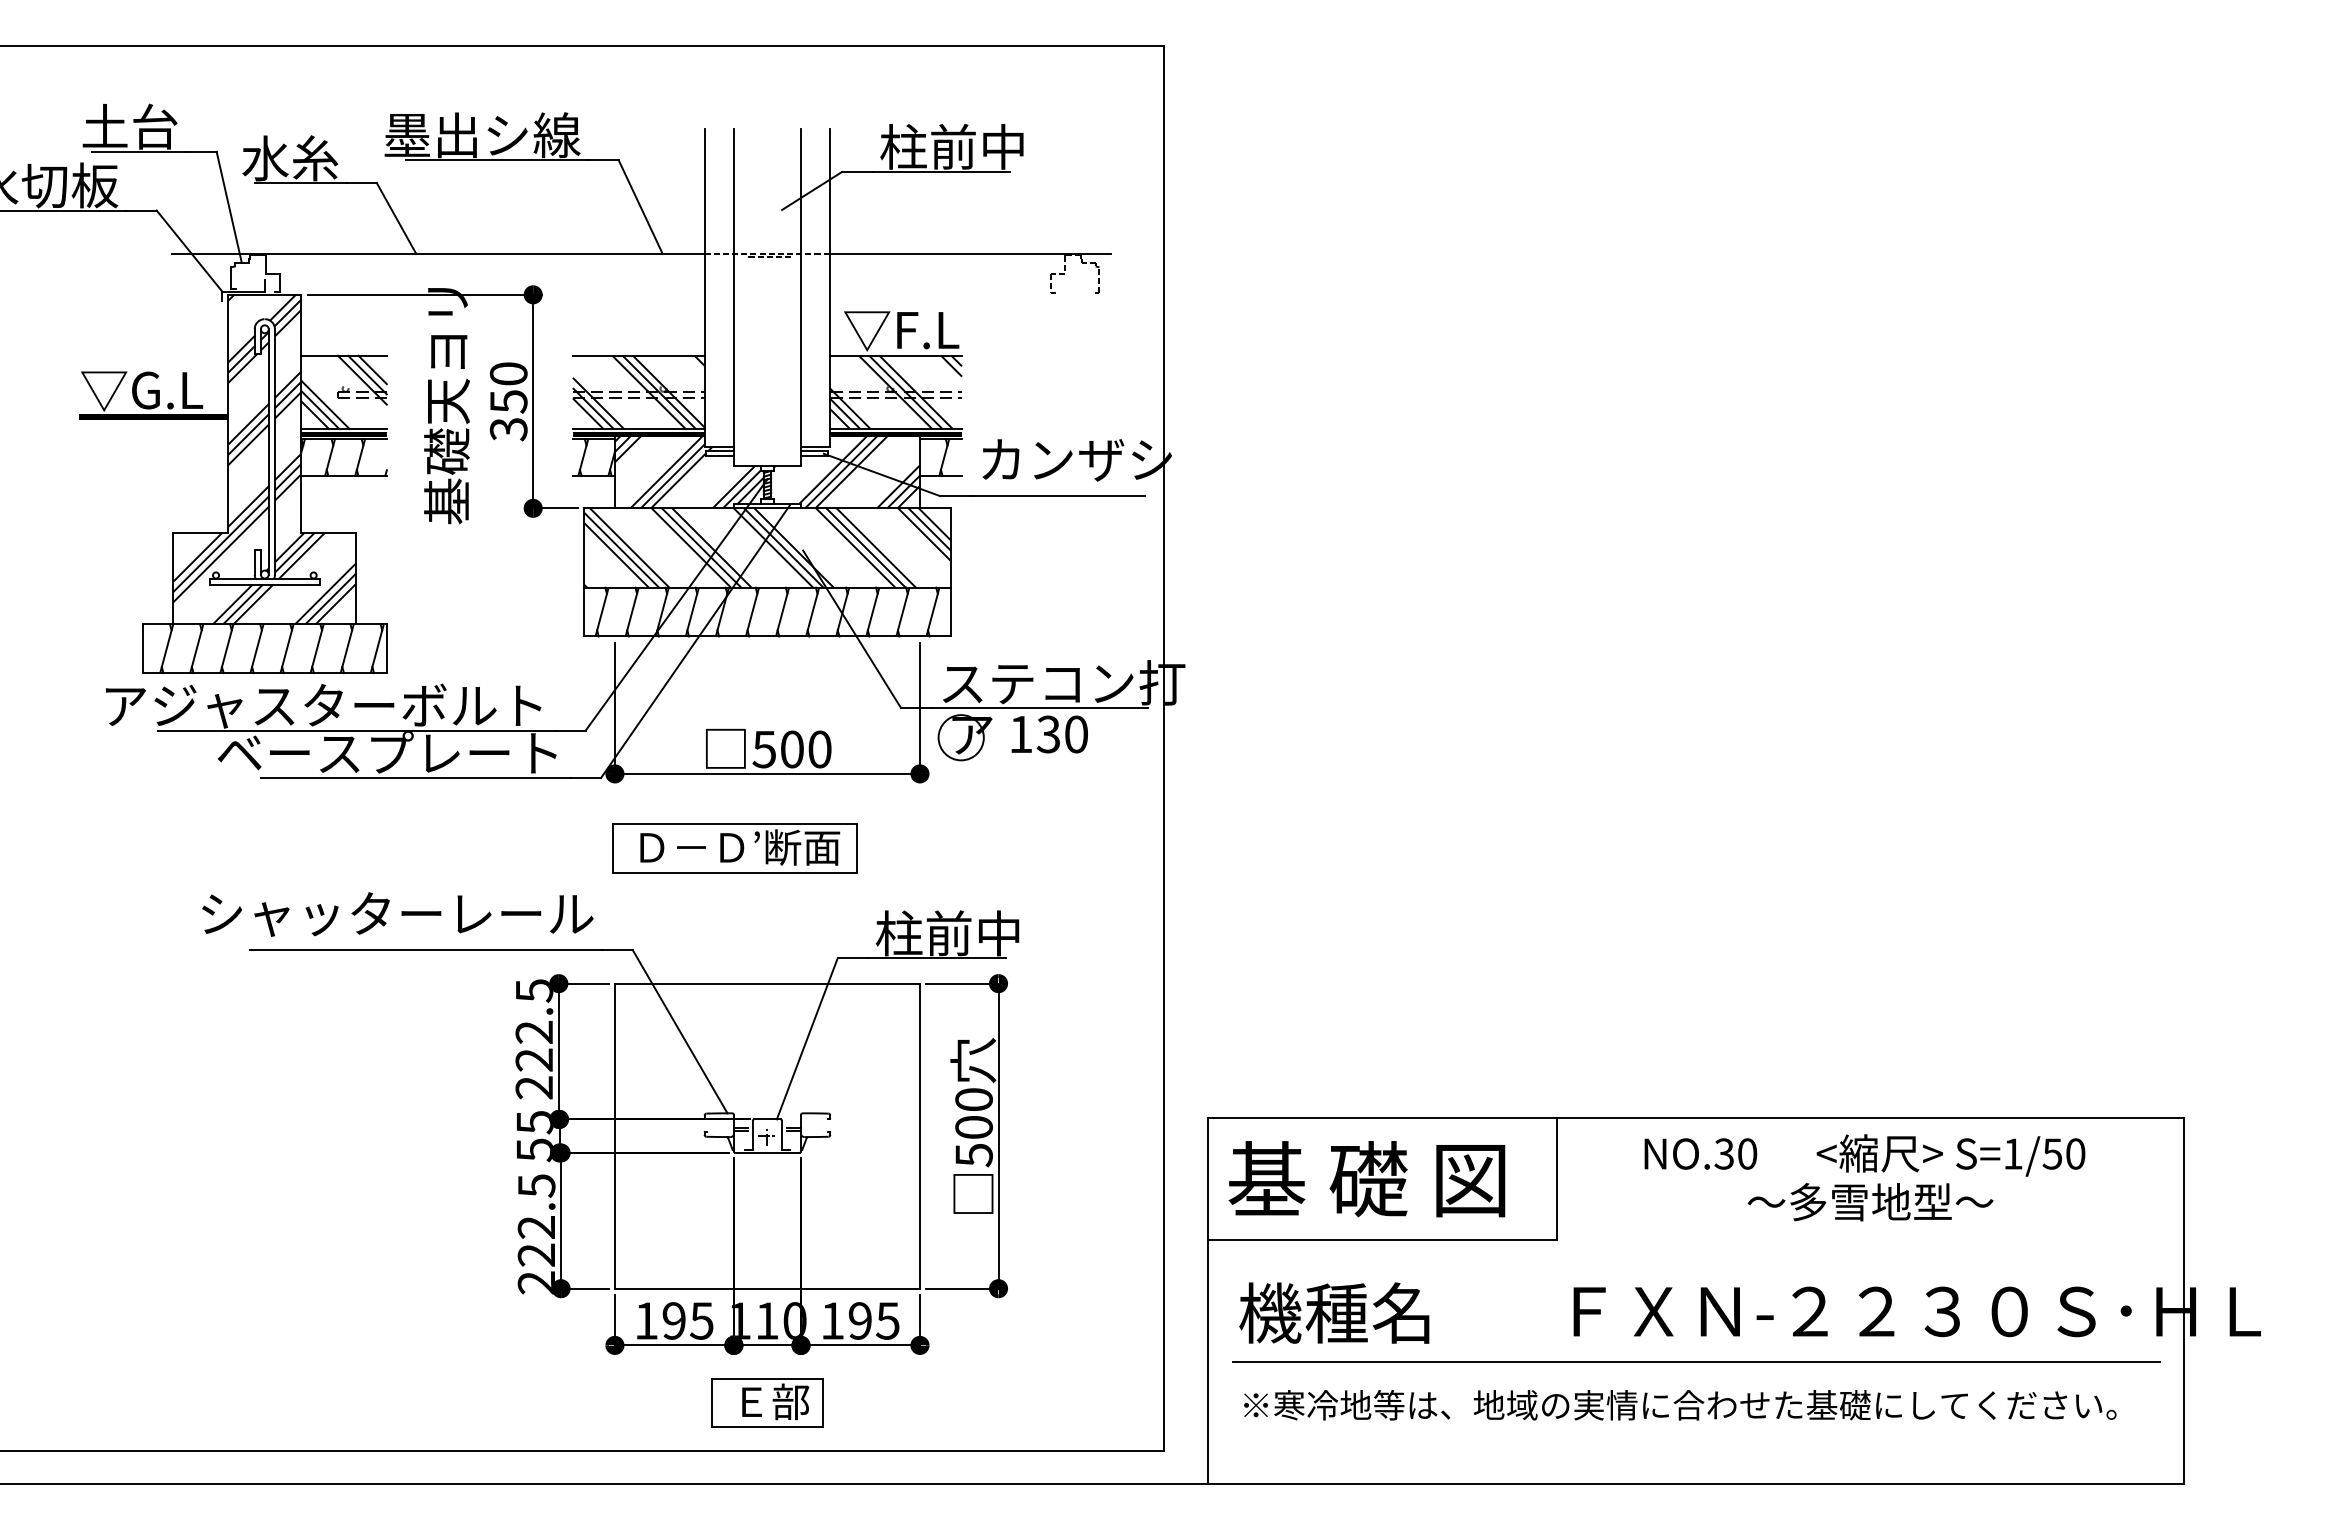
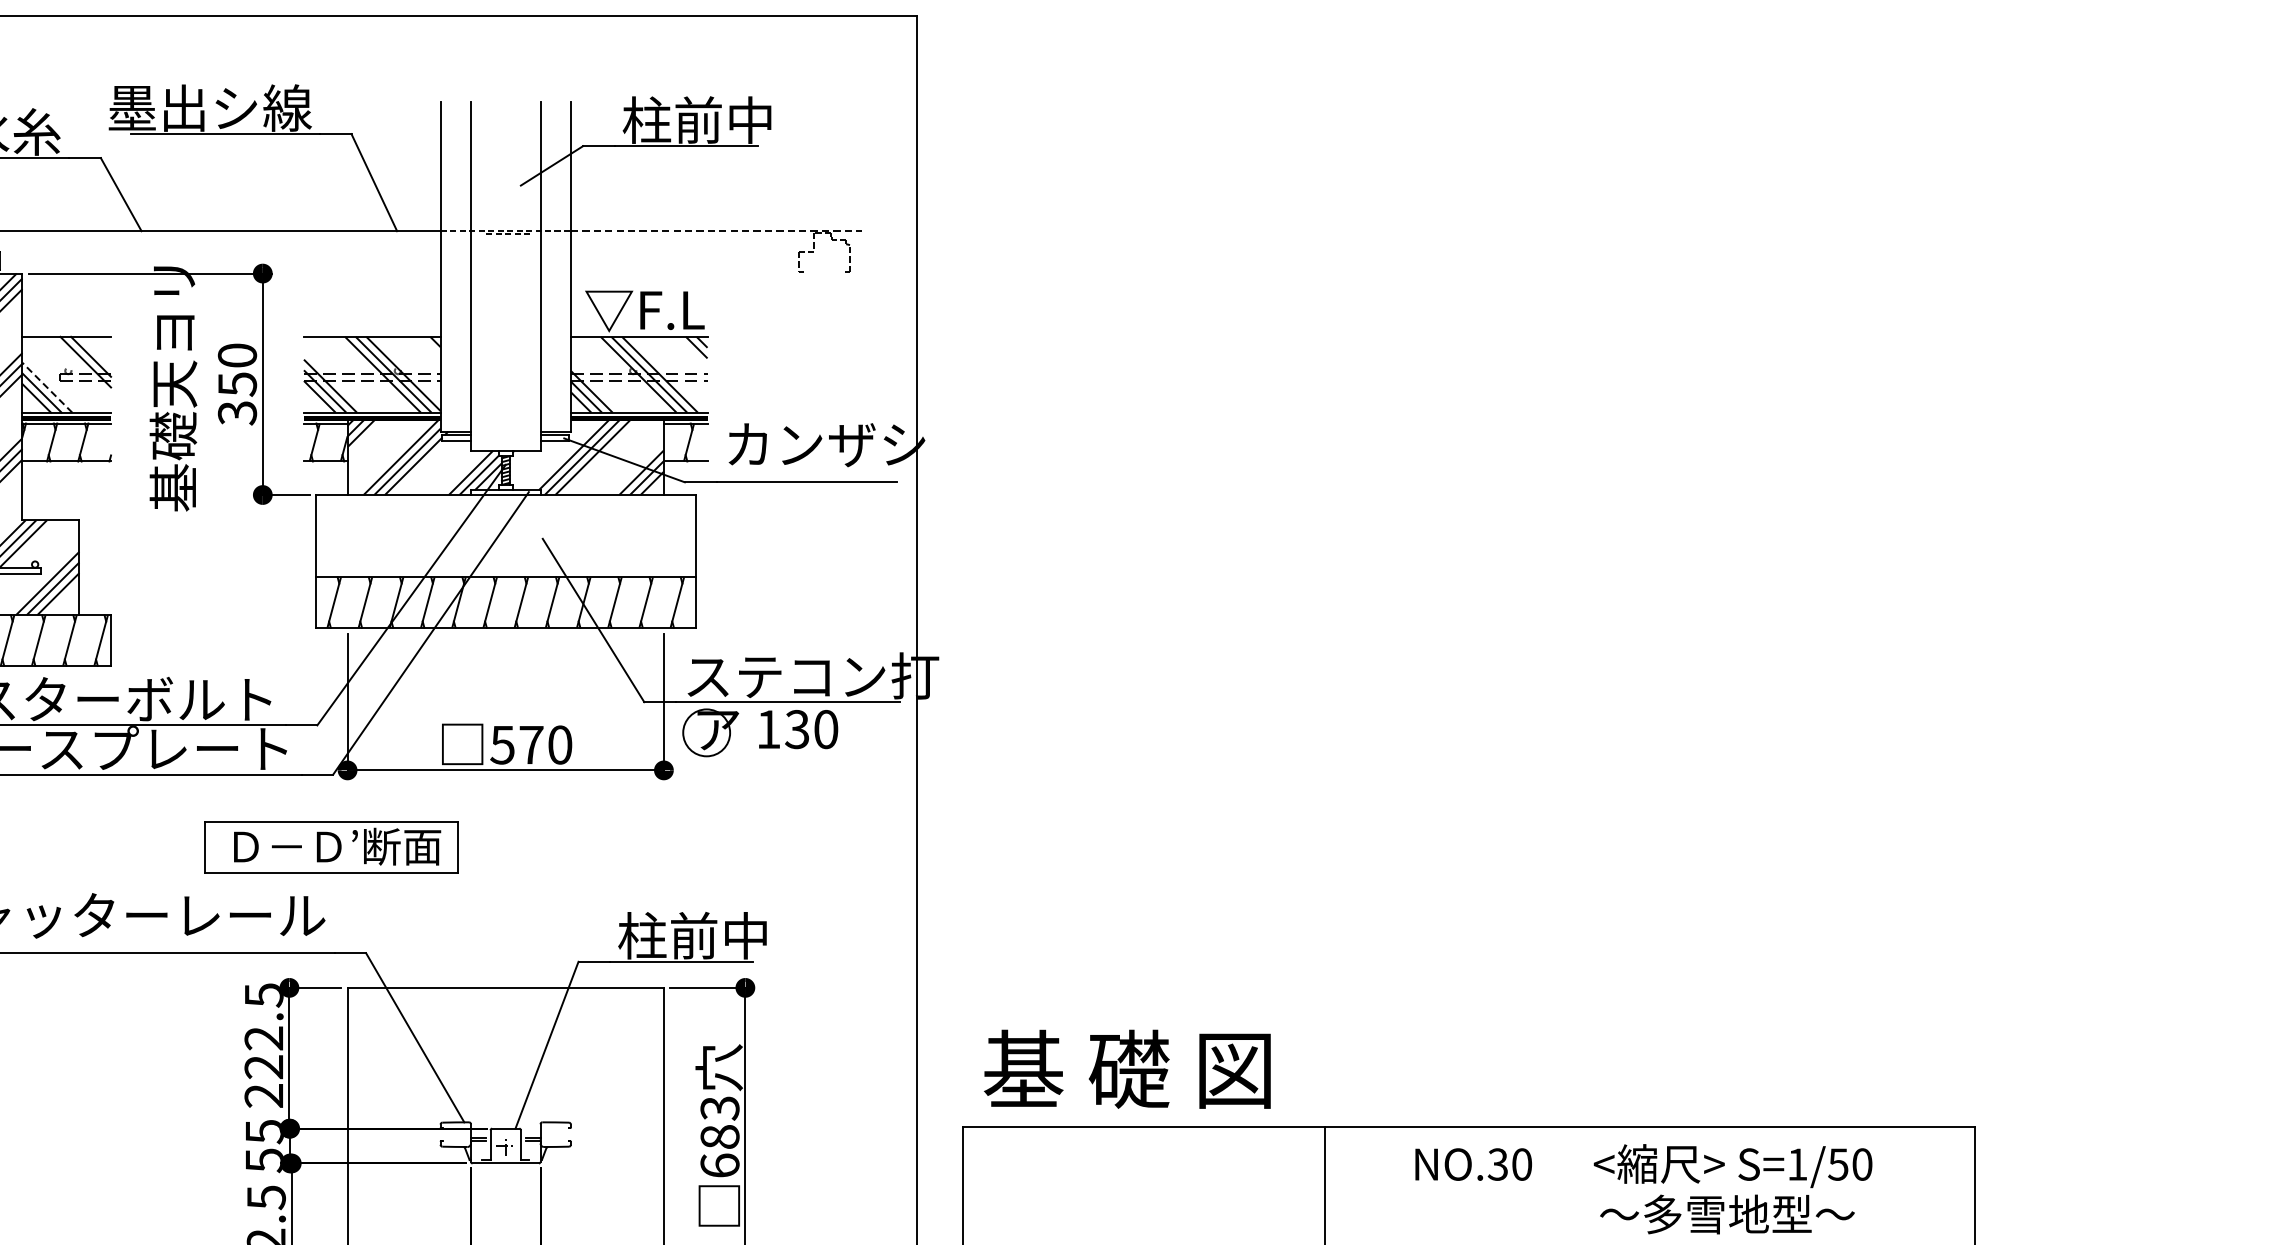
line: (970, 253) -> (716, 230), solid -> dashed
line: (372, 369) -> (96, 351), removed
line: (325, 404) -> (47, 387), solid -> dashed
hatch: (767, 547) -> (505, 535), removed
text: (792, 749) -> (531, 745), 500 -> 570
part: (734, 848) -> (331, 847), moved
text: (973, 1127) -> (719, 1137), 500 -> 683
text: (1366, 1179) -> (1126, 1069), moved
text: (1870, 1202) -> (1727, 1214), moved

